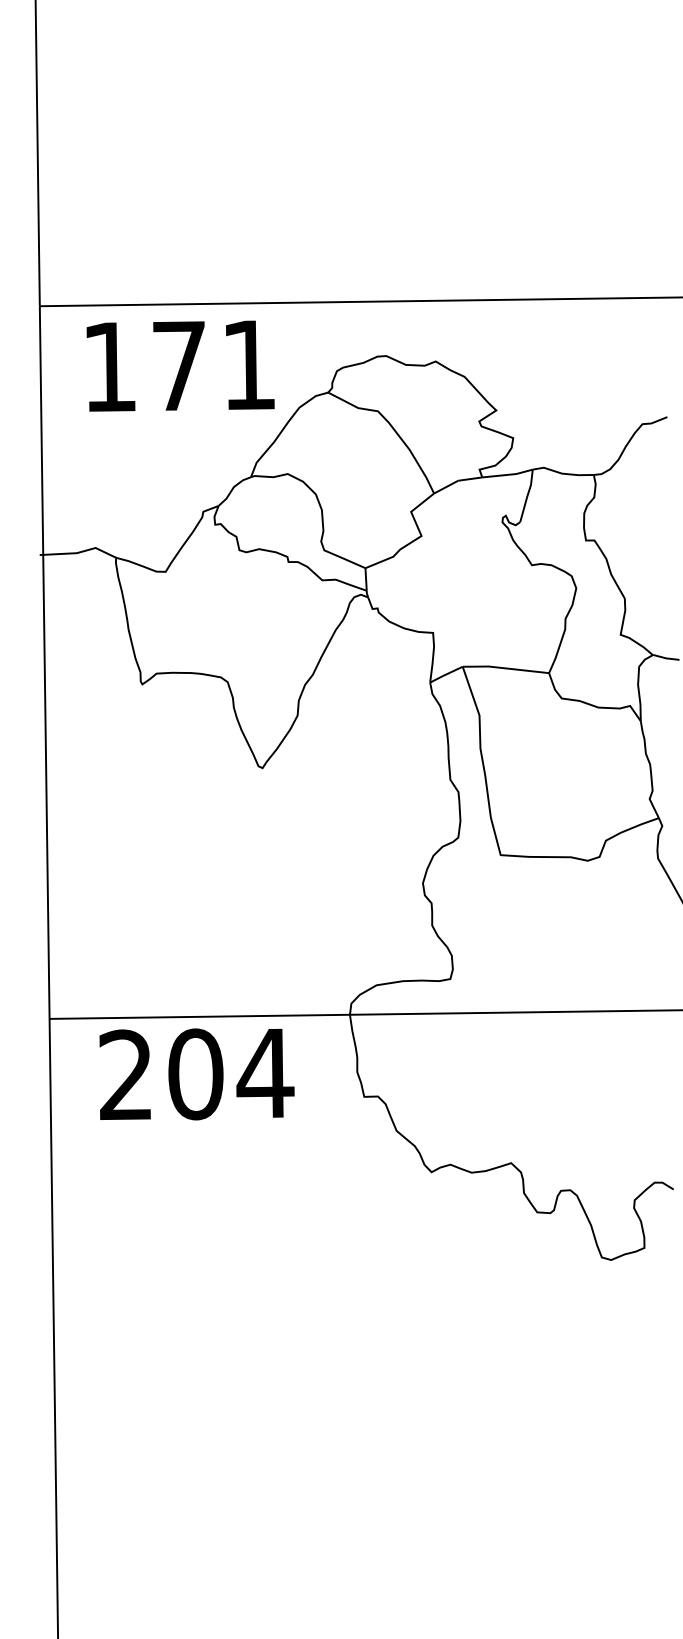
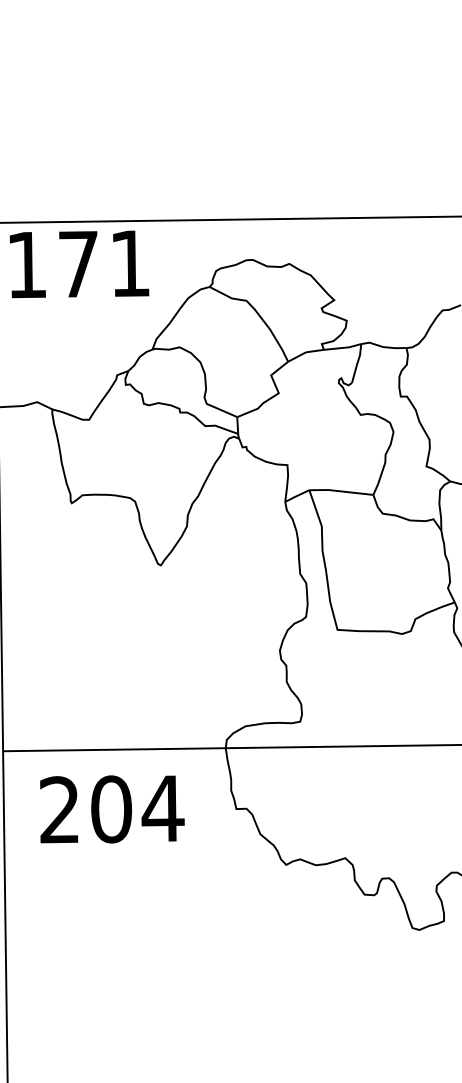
text: (180, 365) -> (79, 263), moved
text: (196, 1074) -> (112, 809), moved

